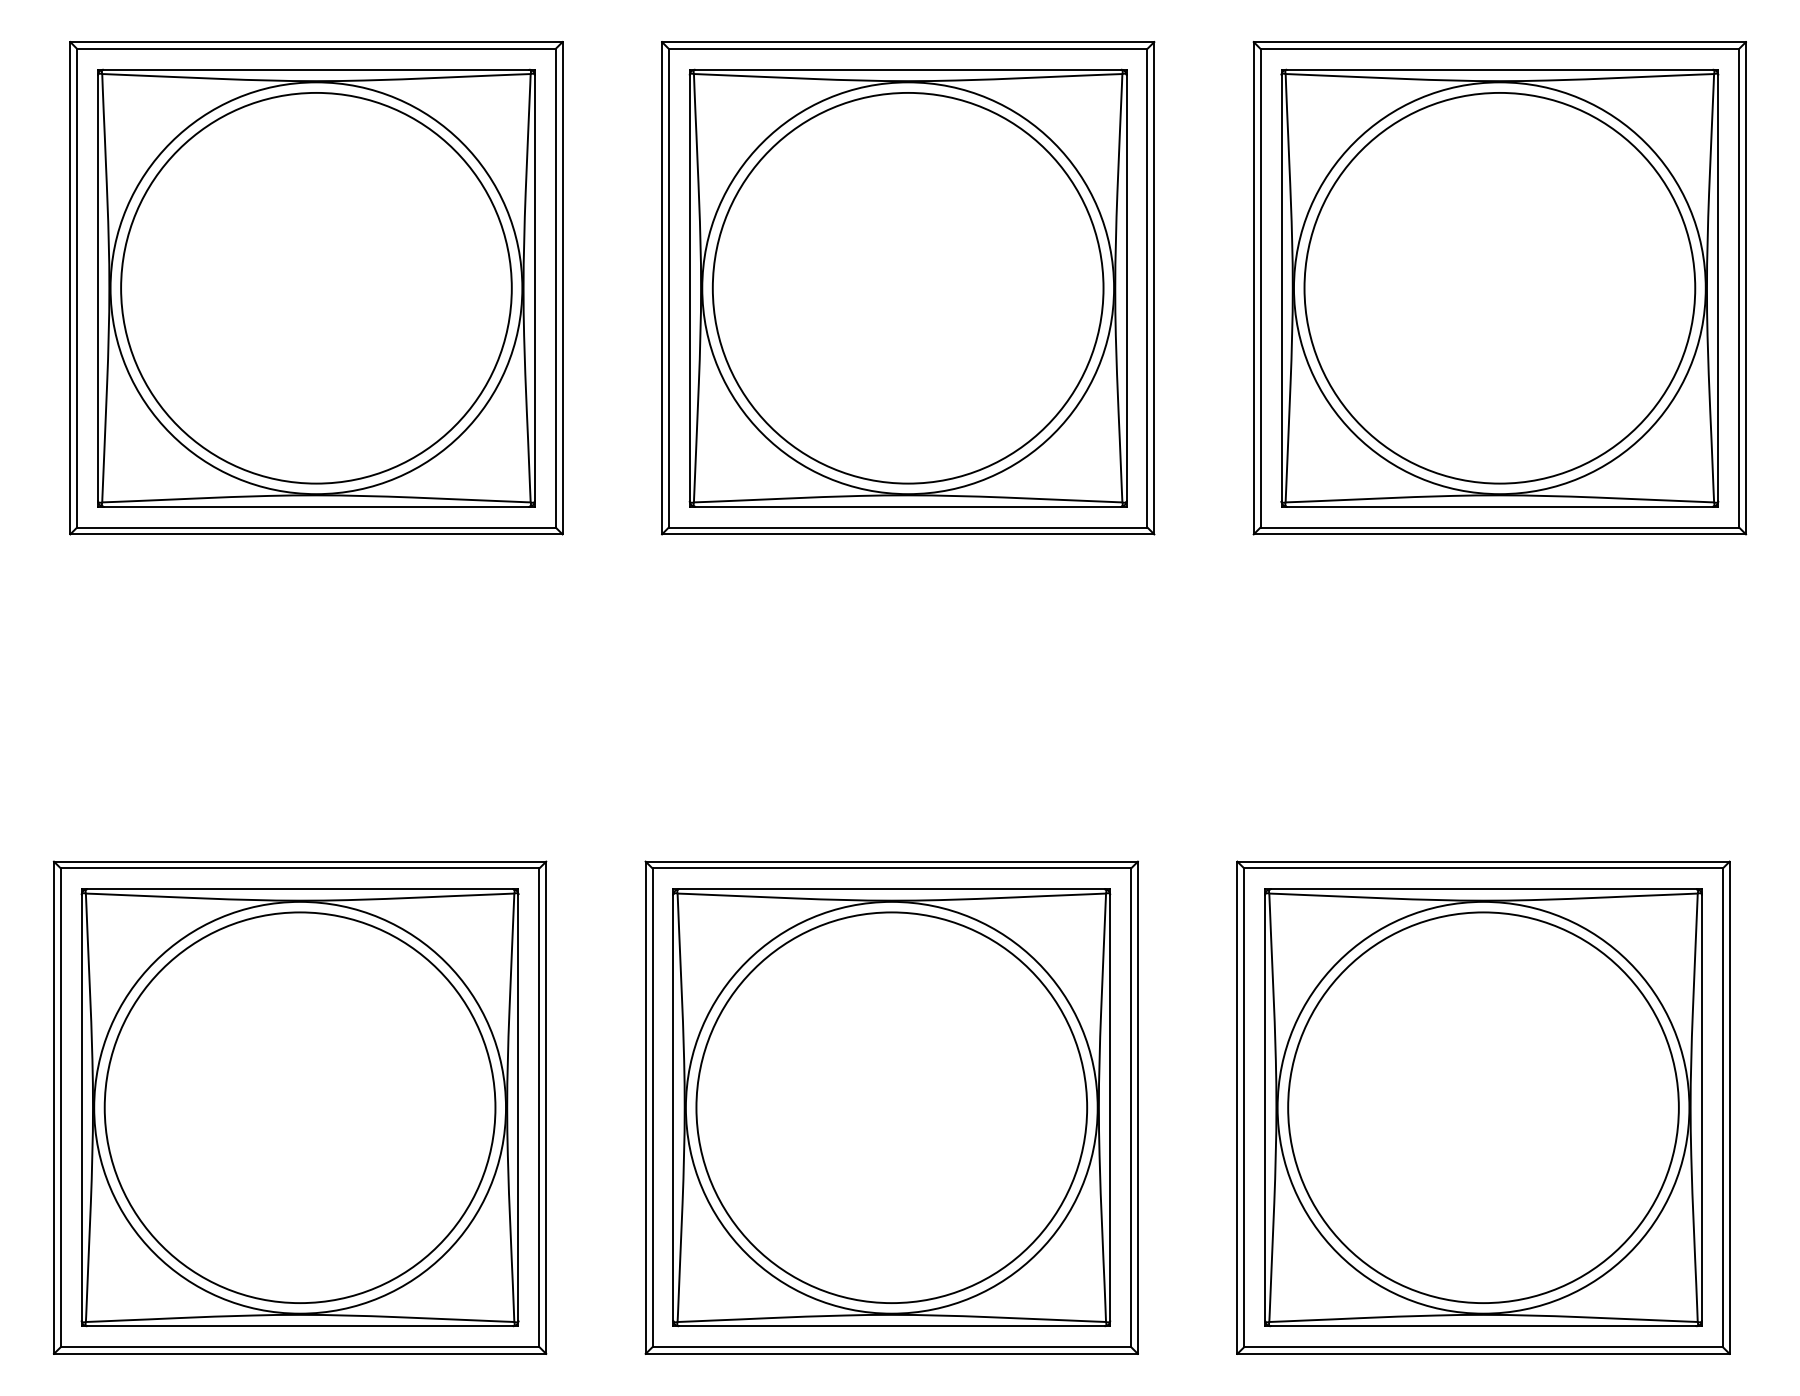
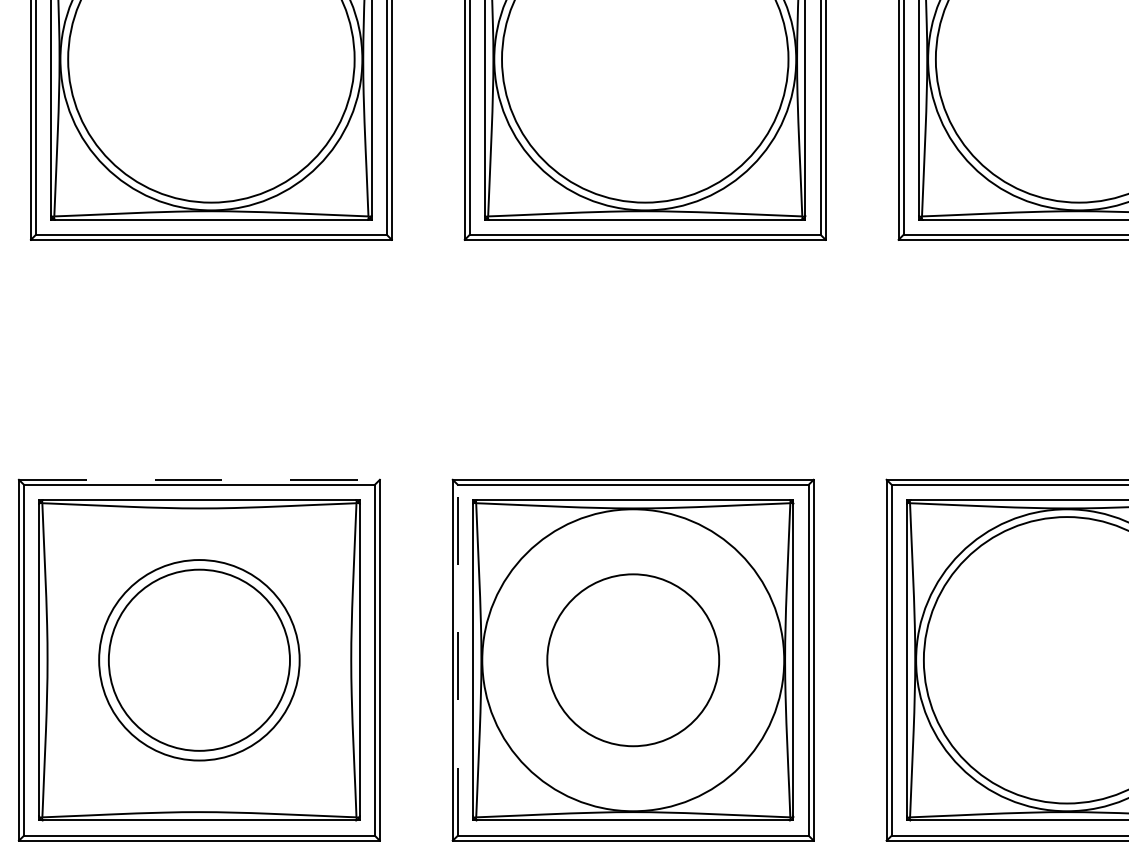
line: (300, 861) -> (199, 479), solid -> dashed
circle: (299, 1107) -> (198, 660), size x0.7
circle: (300, 1107) -> (199, 660), size x0.6
line: (652, 1107) -> (457, 660), solid -> dashed
circle: (891, 1107) -> (633, 660), size x0.6

